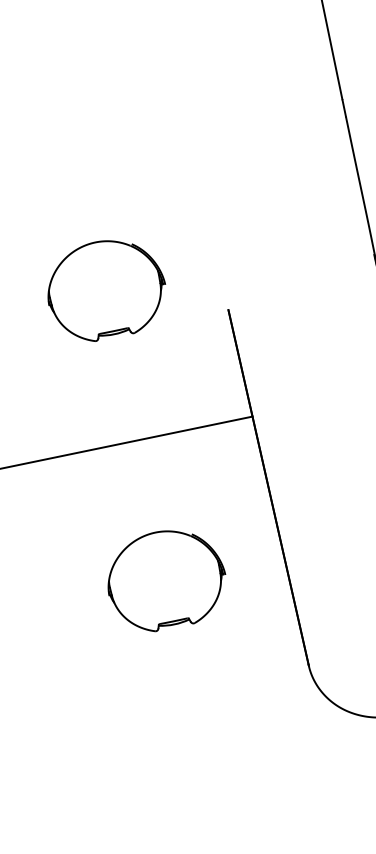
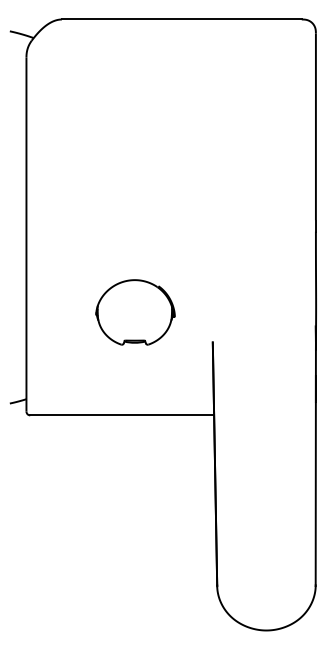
part: (166, 579) -> (135, 510), removed

